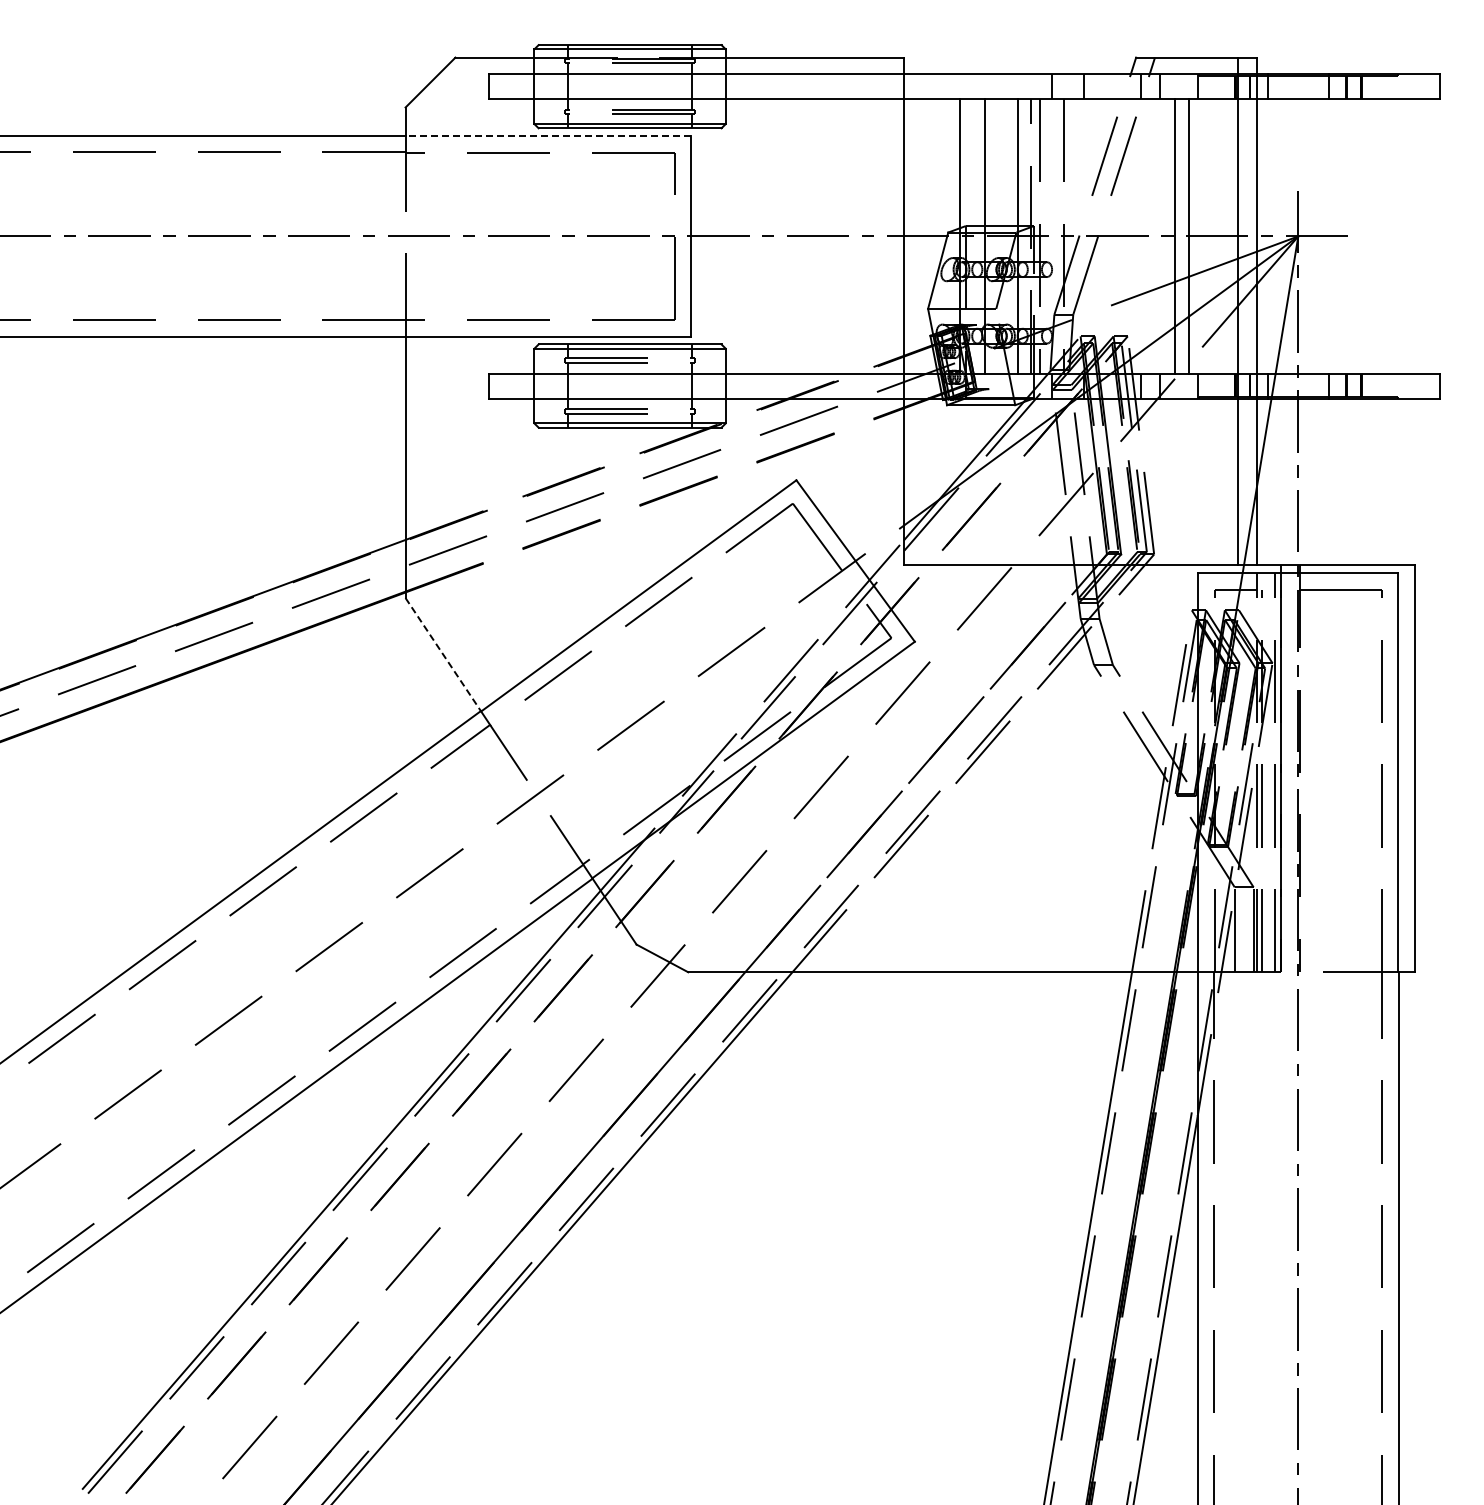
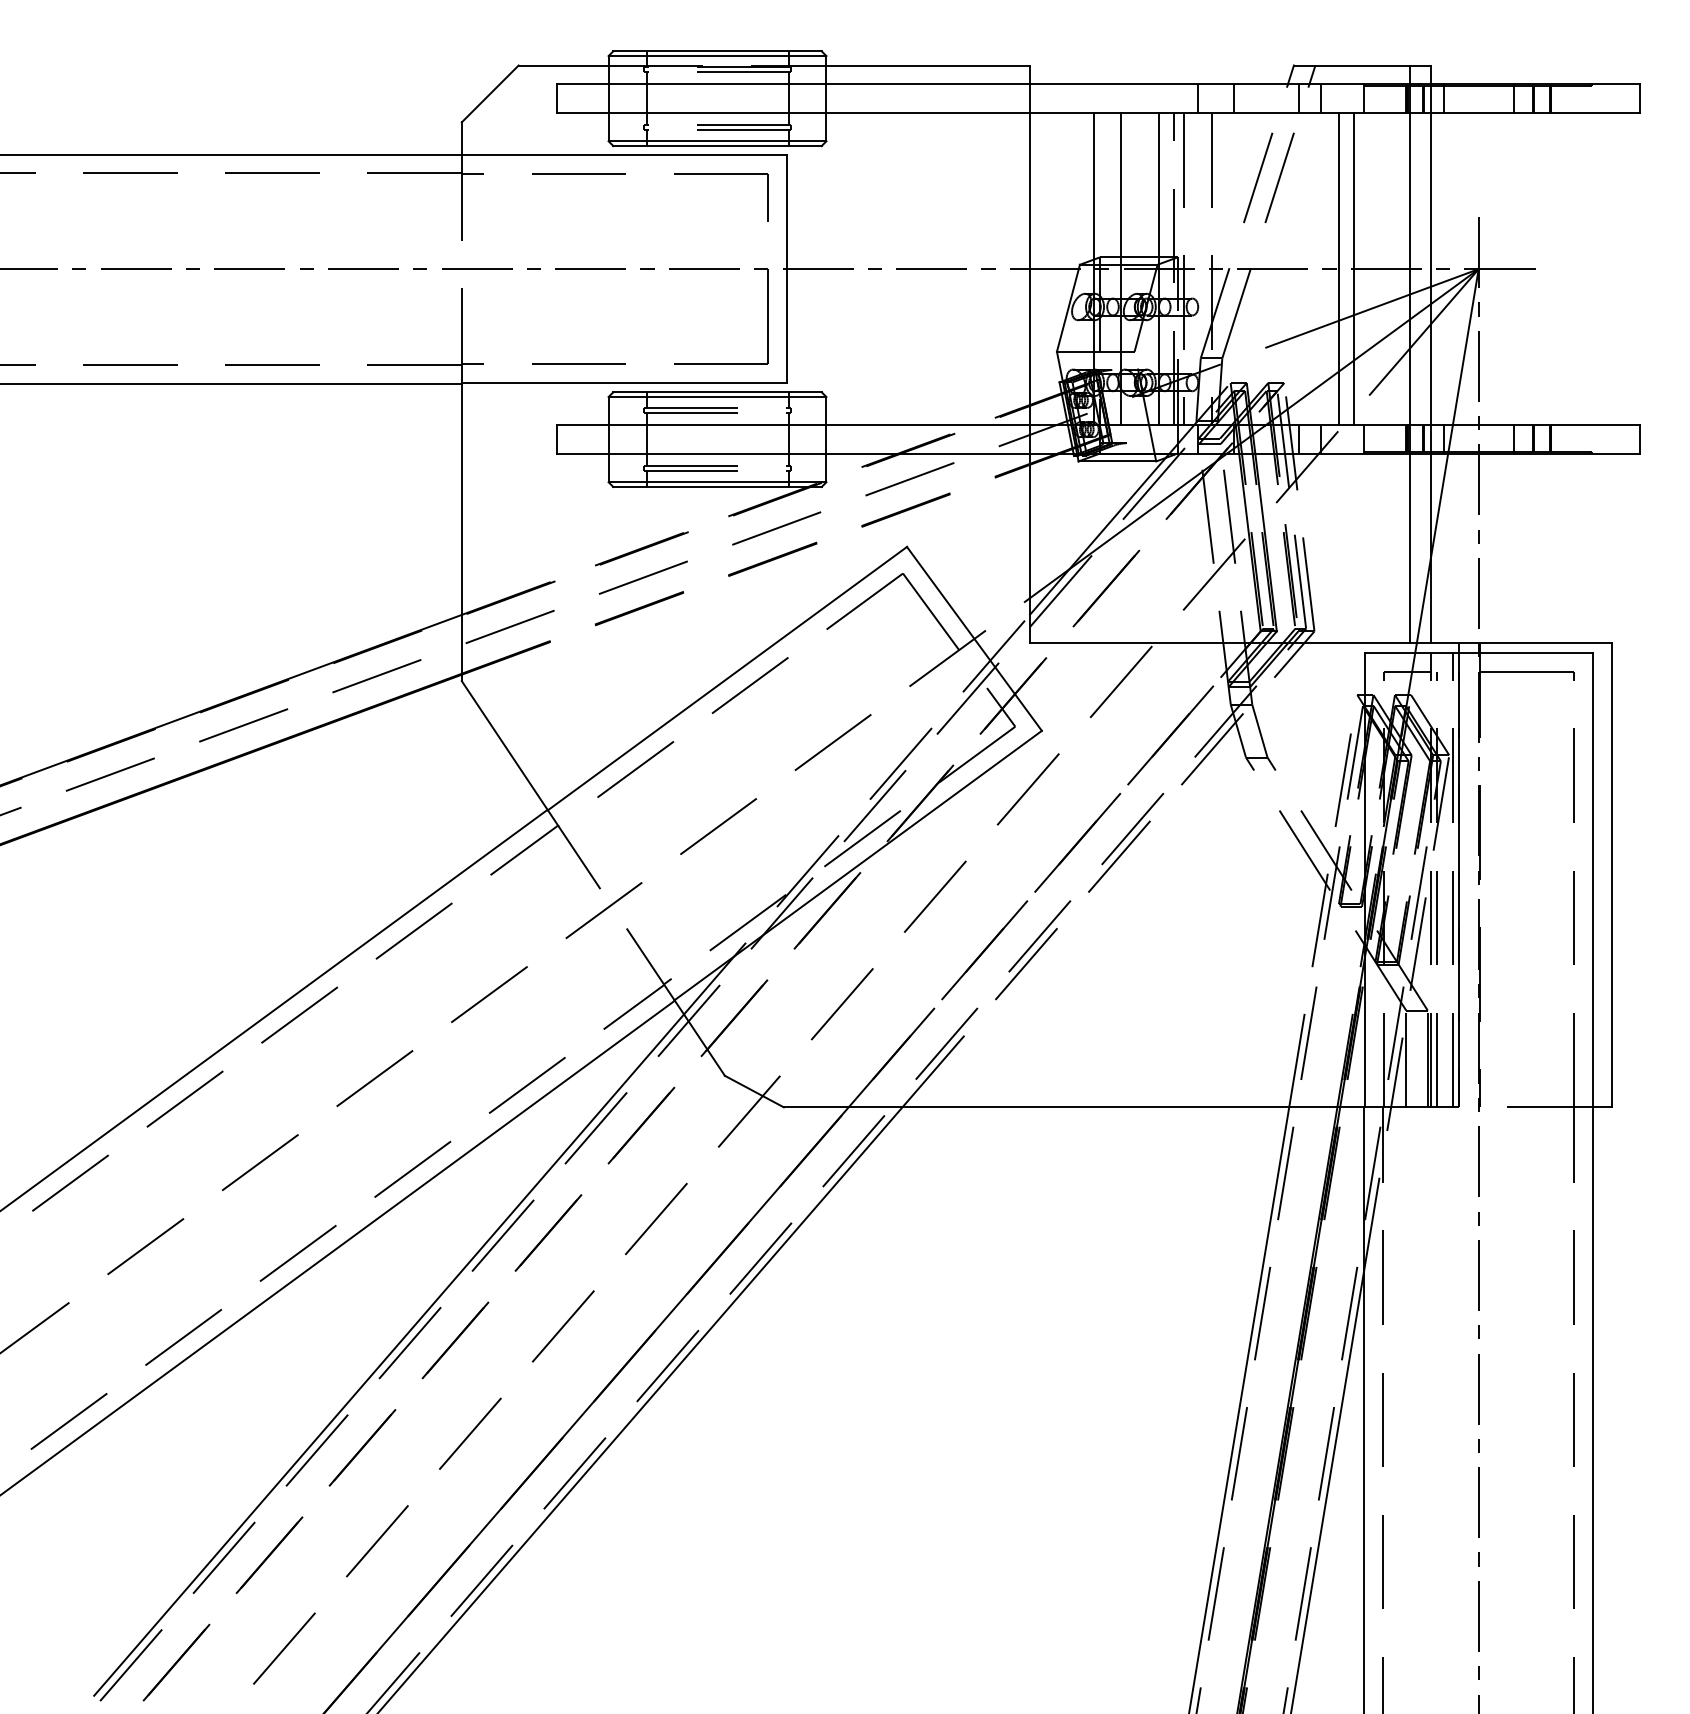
line: (548, 136) -> (624, 155), dashed -> solid
line: (443, 655) -> (505, 746), dashed -> solid

